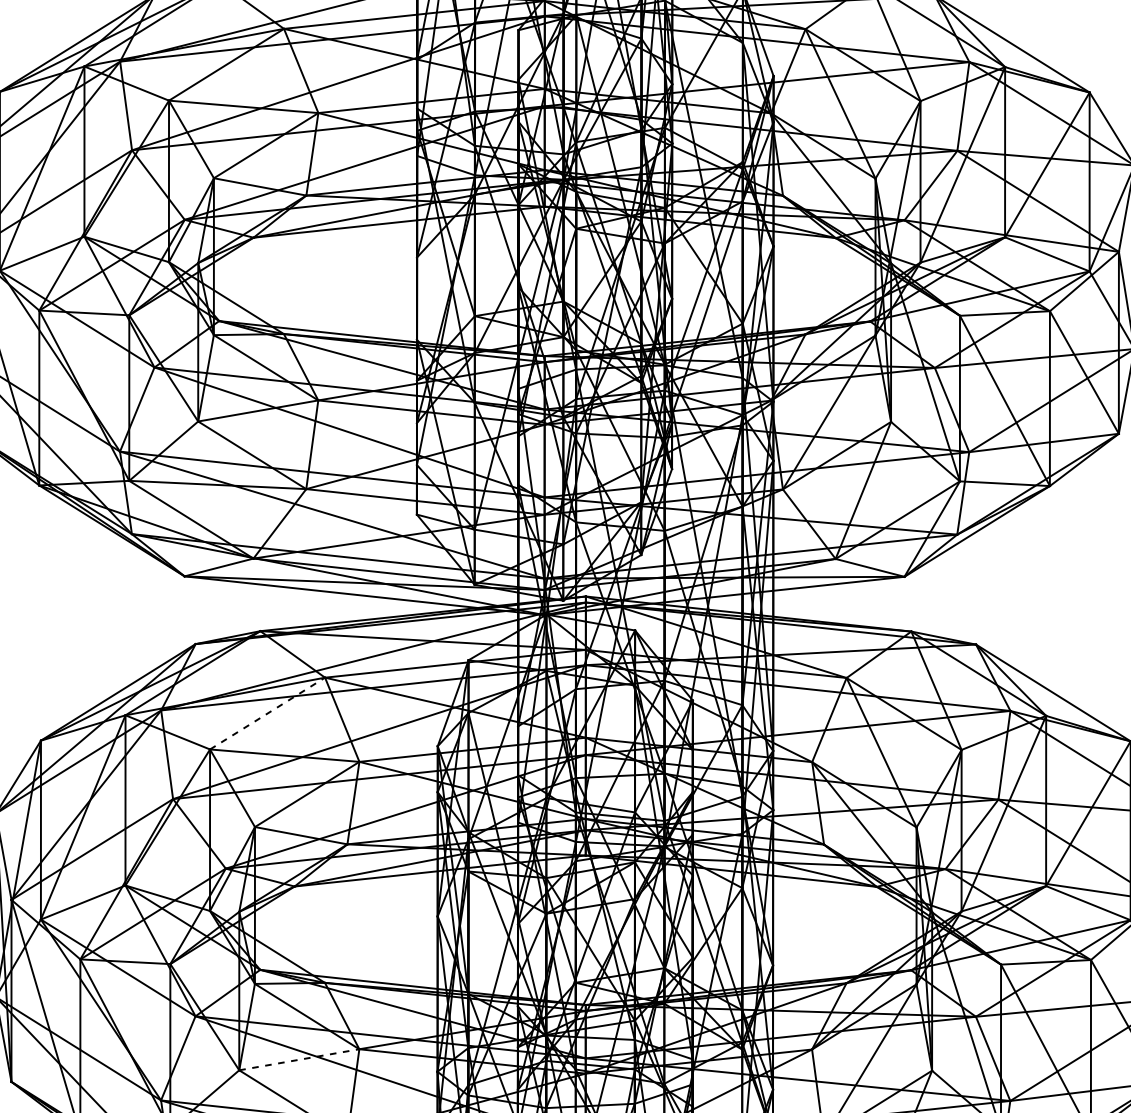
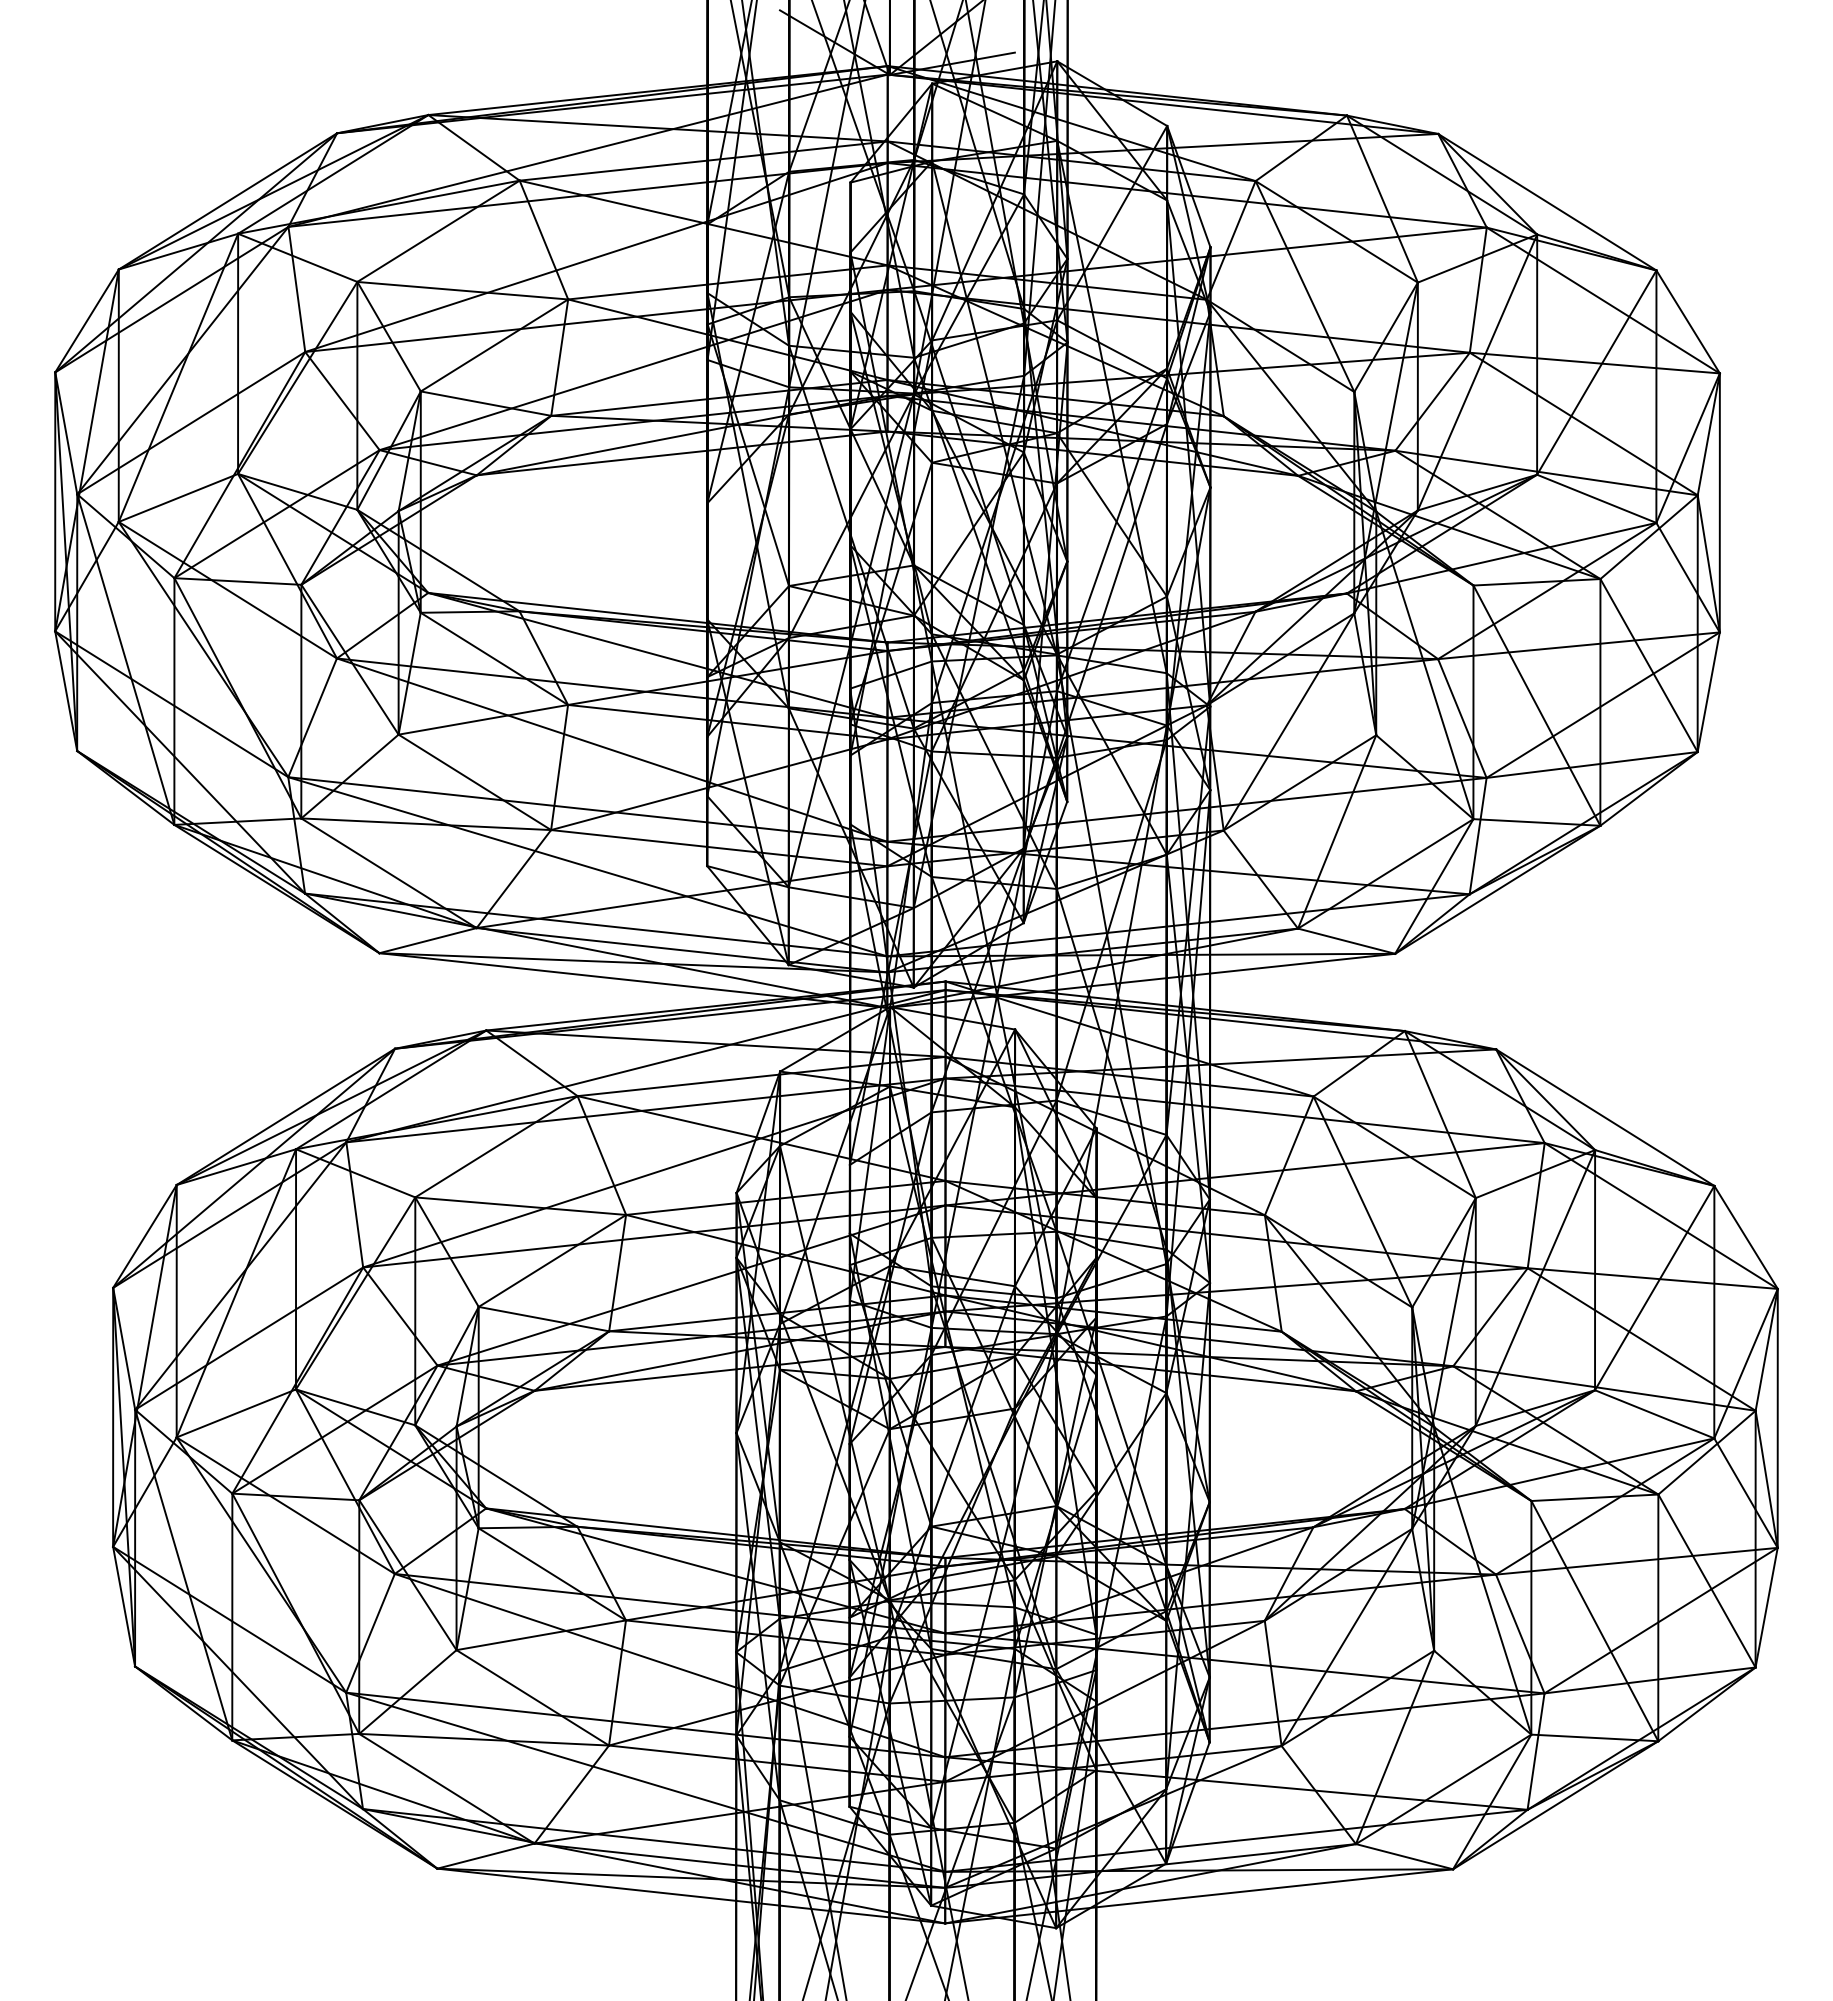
line: (267, 713) -> (496, 1146), dashed -> solid
line: (299, 1059) -> (541, 1635), dashed -> solid

